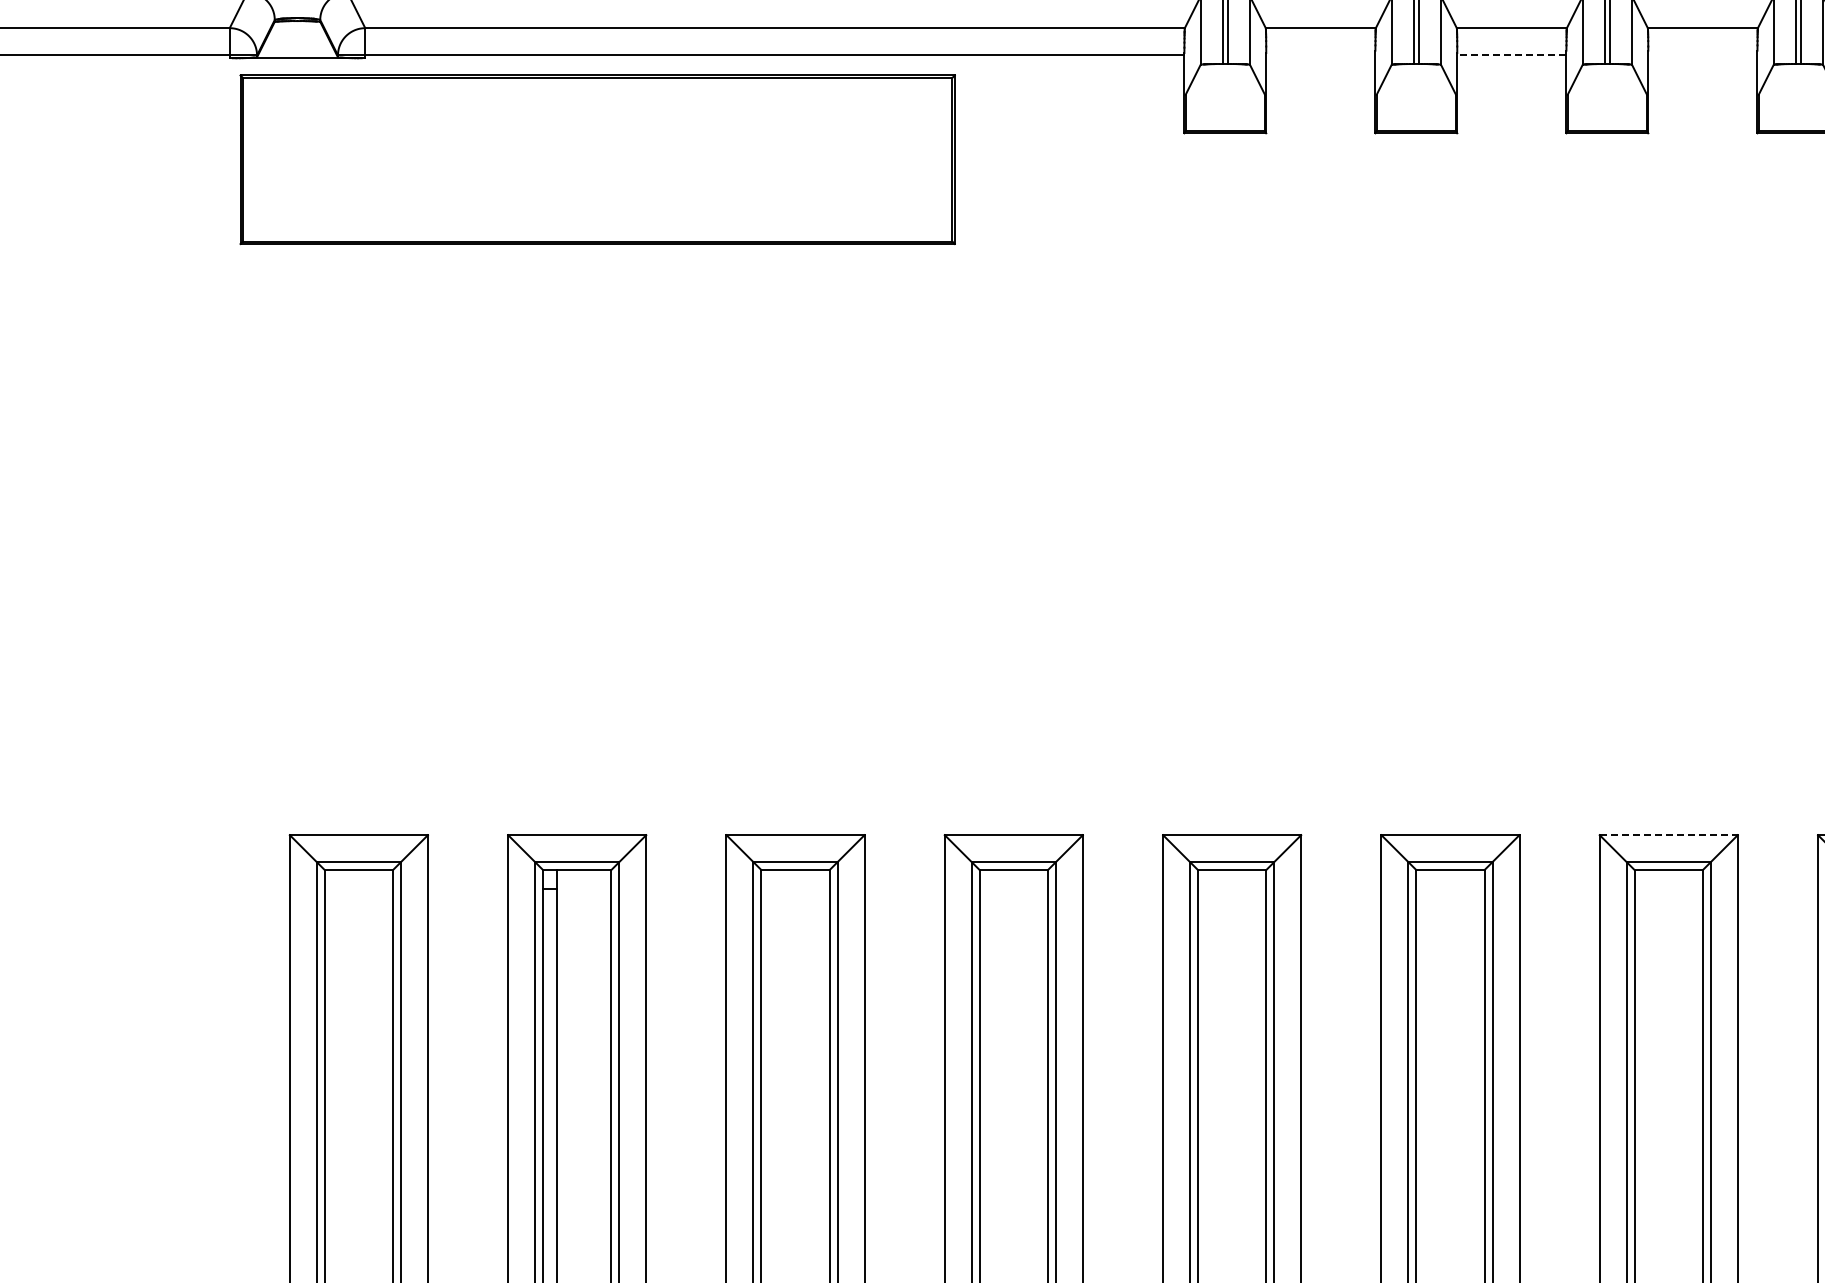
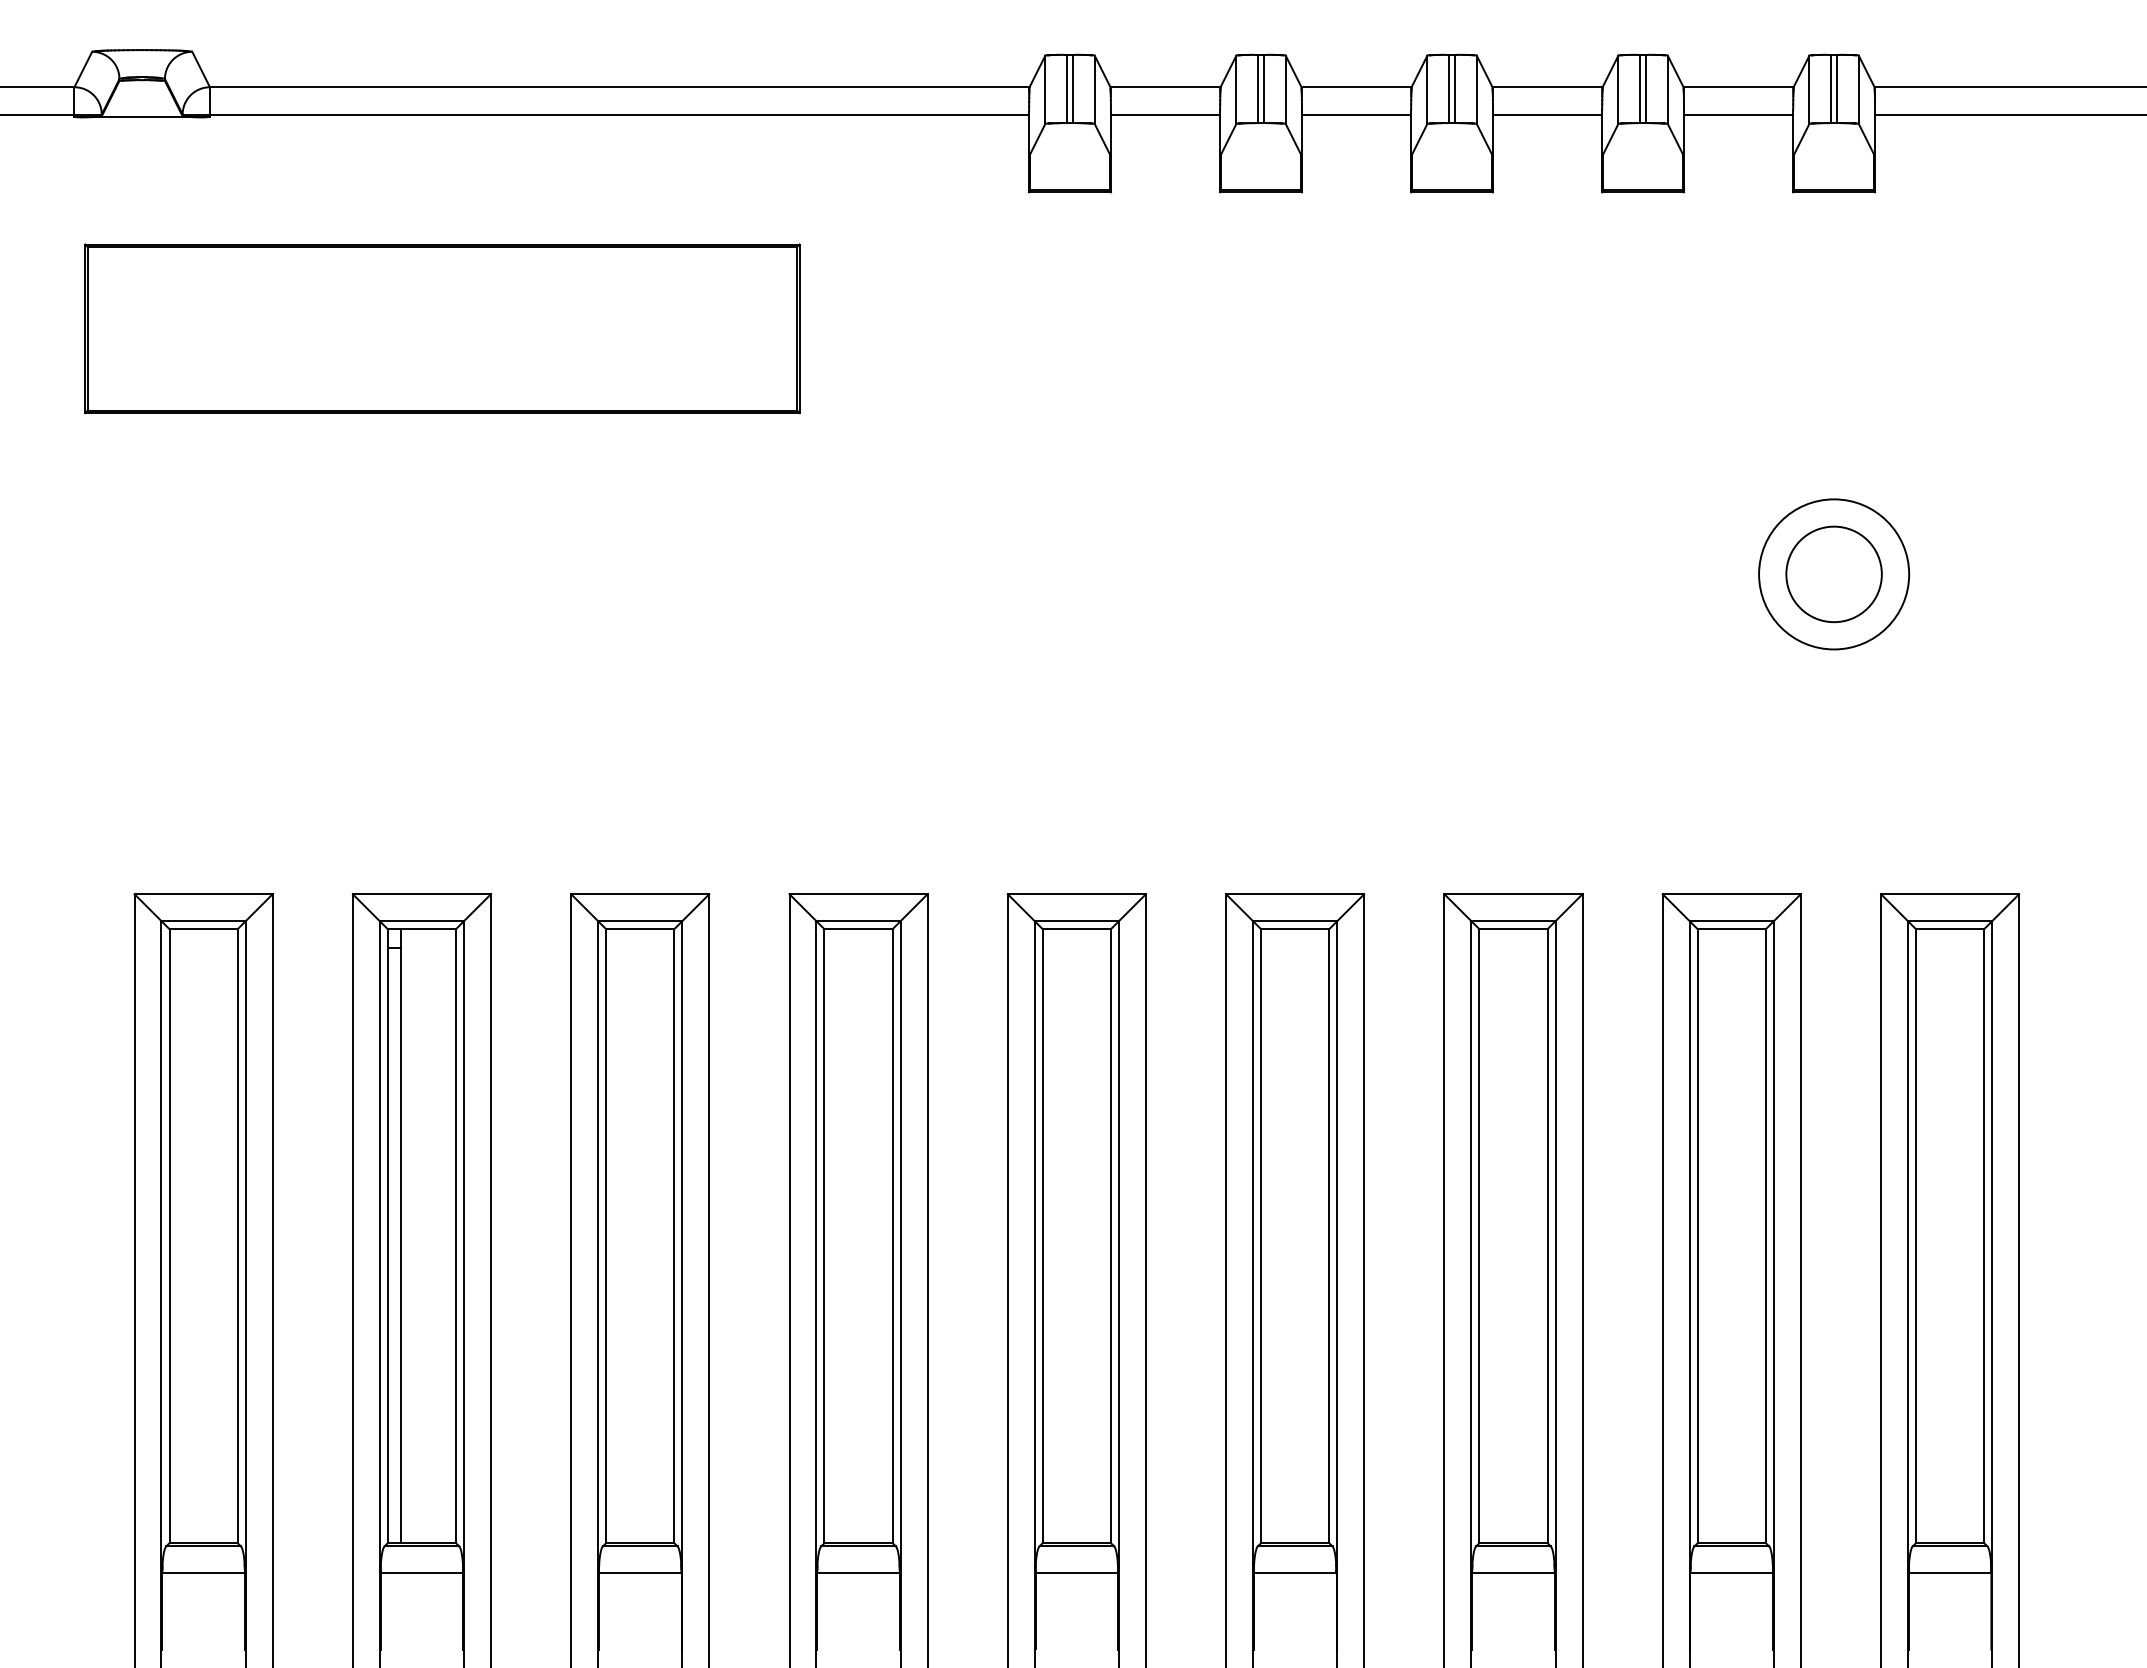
line: (1320, 55) -> (1165, 114), added
line: (1511, 55) -> (1356, 114), dashed -> solid
line: (1702, 55) -> (1547, 114), added
part: (597, 159) -> (442, 328), moved
line: (1668, 835) -> (1513, 894), dashed -> solid

